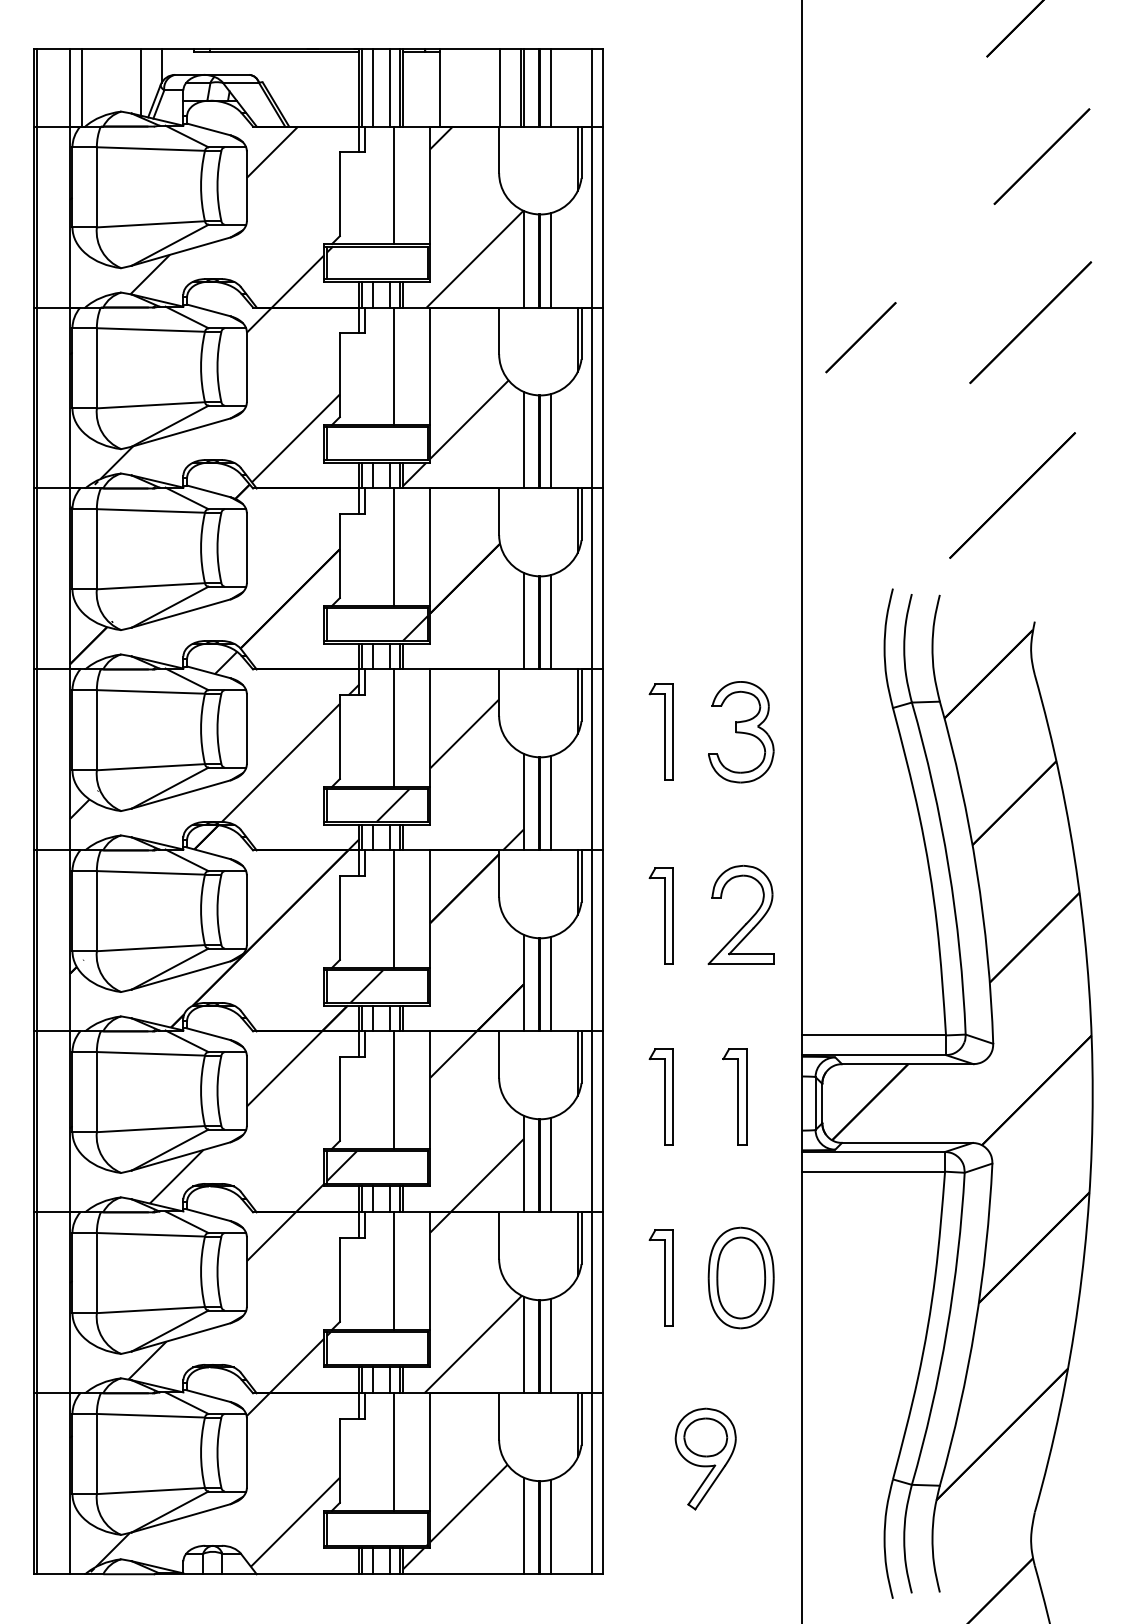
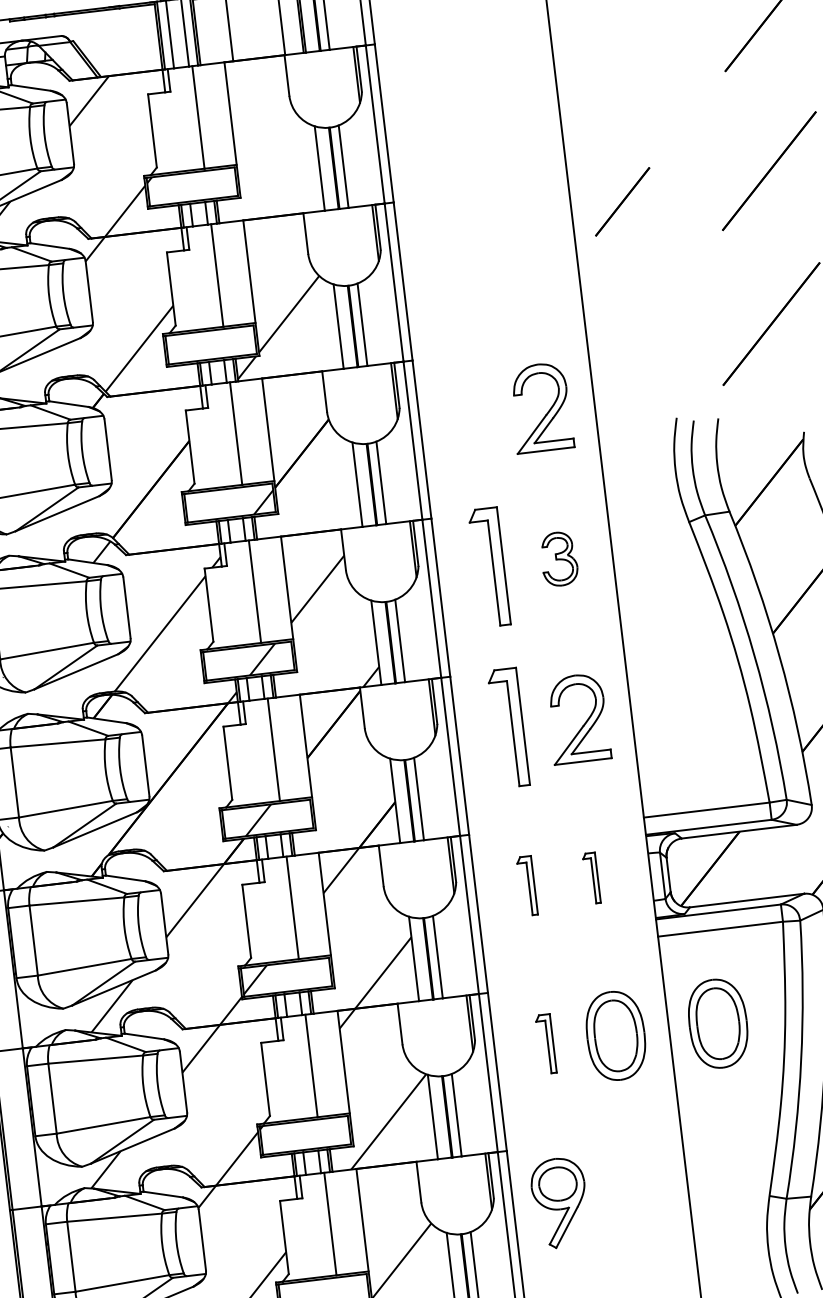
hatch: (474, 216) -> (272, 136), removed
part: (747, 565) -> (547, 412), added
part: (660, 731) -> (488, 566), size x1.4
part: (741, 732) -> (559, 559), size x0.6
part: (660, 915) -> (507, 727), size x1.4
part: (660, 1096) -> (526, 885), size x0.7
part: (734, 1096) -> (591, 878), size x0.6
part: (660, 1277) -> (545, 1043), size x0.7
part: (857, 1277) -> (717, 1023), added
part: (705, 1458) -> (559, 1202), moved

